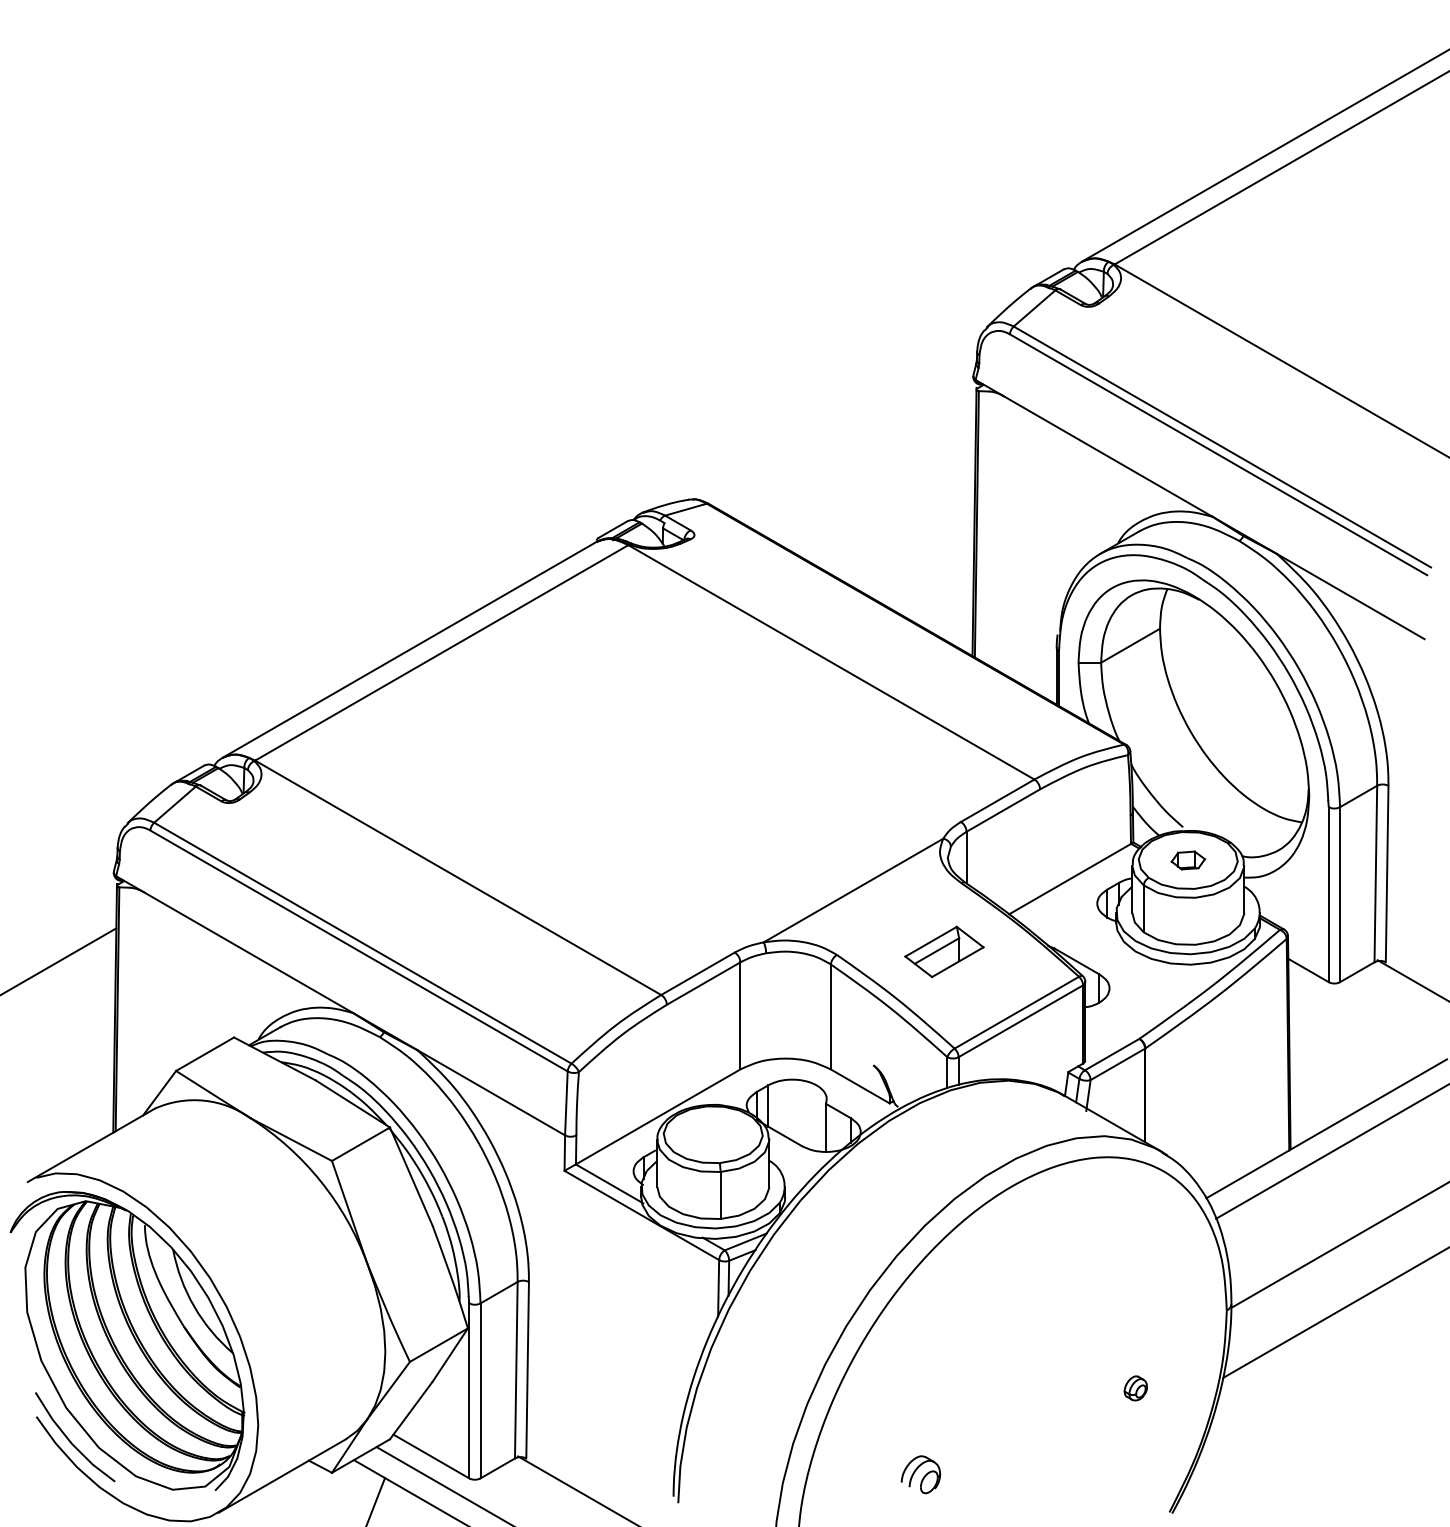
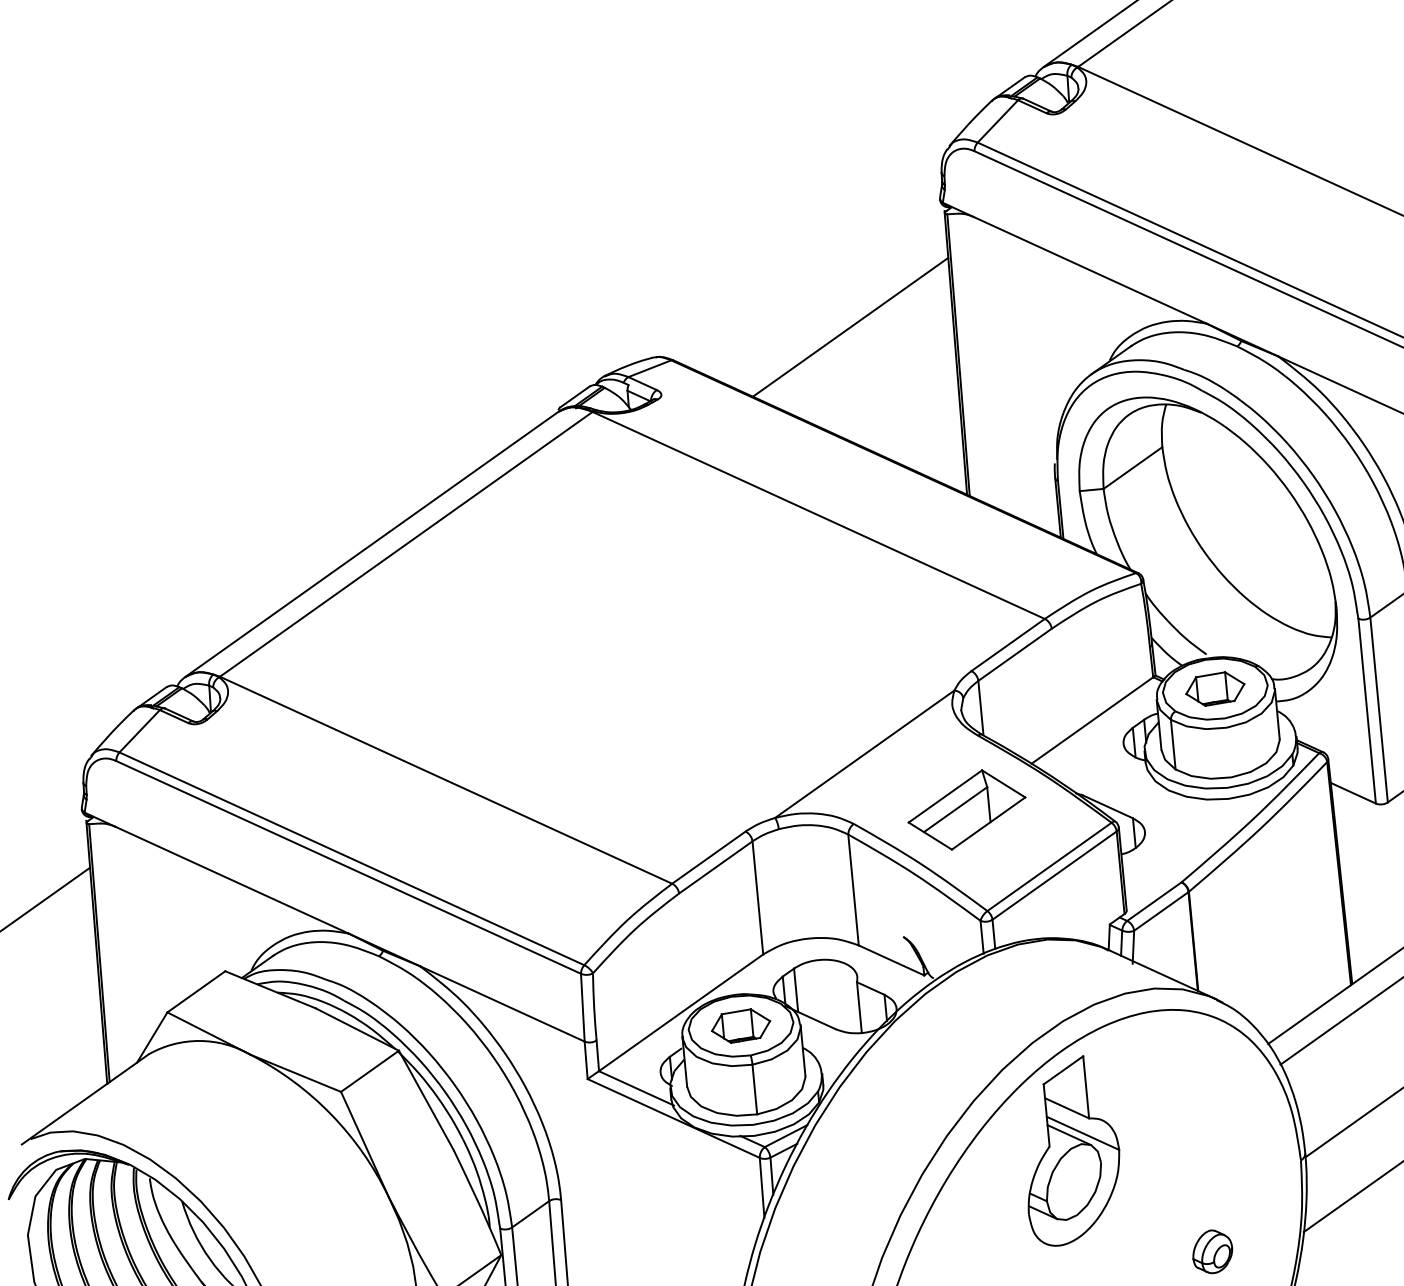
line: (877, 488) -> (850, 327), added
part: (1188, 860) -> (1215, 689), size x1.67
part: (944, 951) -> (967, 809), size x1.43
part: (713, 1134) -> (741, 1025), added
part: (1011, 1280) -> (1070, 1150), added
part: (1135, 1388) -> (1212, 1251), size x1.67

